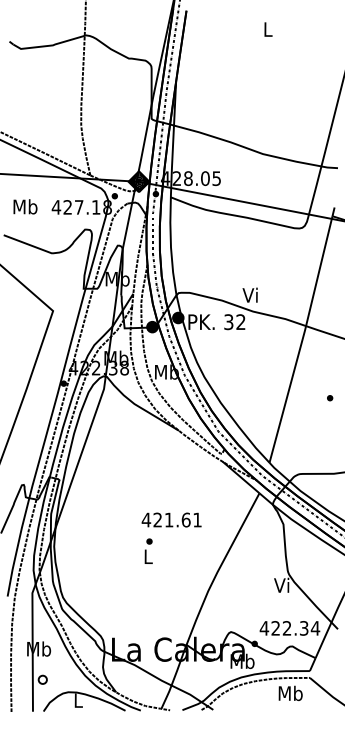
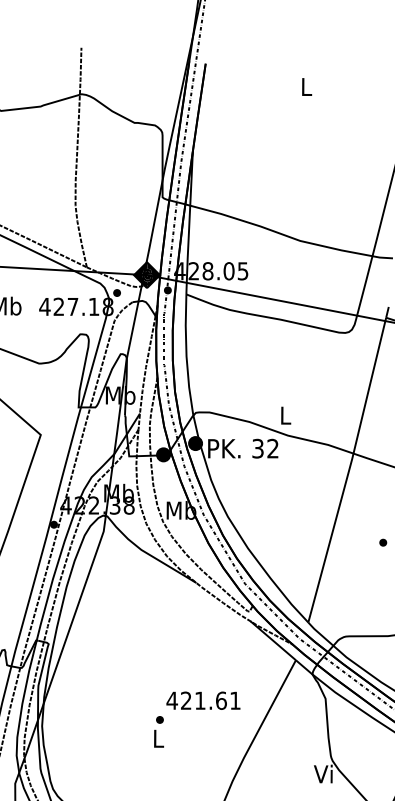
text: (249, 294) -> (283, 414), Vi -> L
text: (171, 519) -> (203, 700), moved

